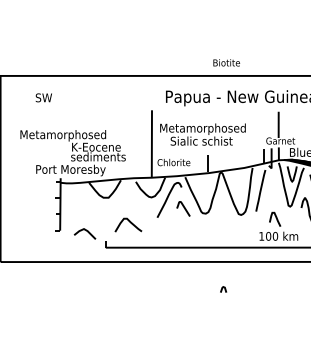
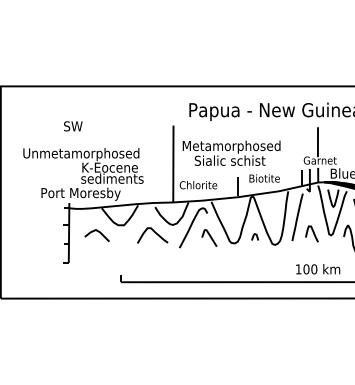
text: (226, 62) -> (264, 178), moved
text: (44, 97) -> (73, 126), moved
text: (71, 135) -> (81, 154), Metamorphosed -> Unmetamorphosed
curve: (275, 218) -> (312, 232), moved
curve: (129, 222) -> (153, 232), moved
curve: (86, 231) -> (98, 232), moved
line: (223, 289) -> (254, 236), moved

